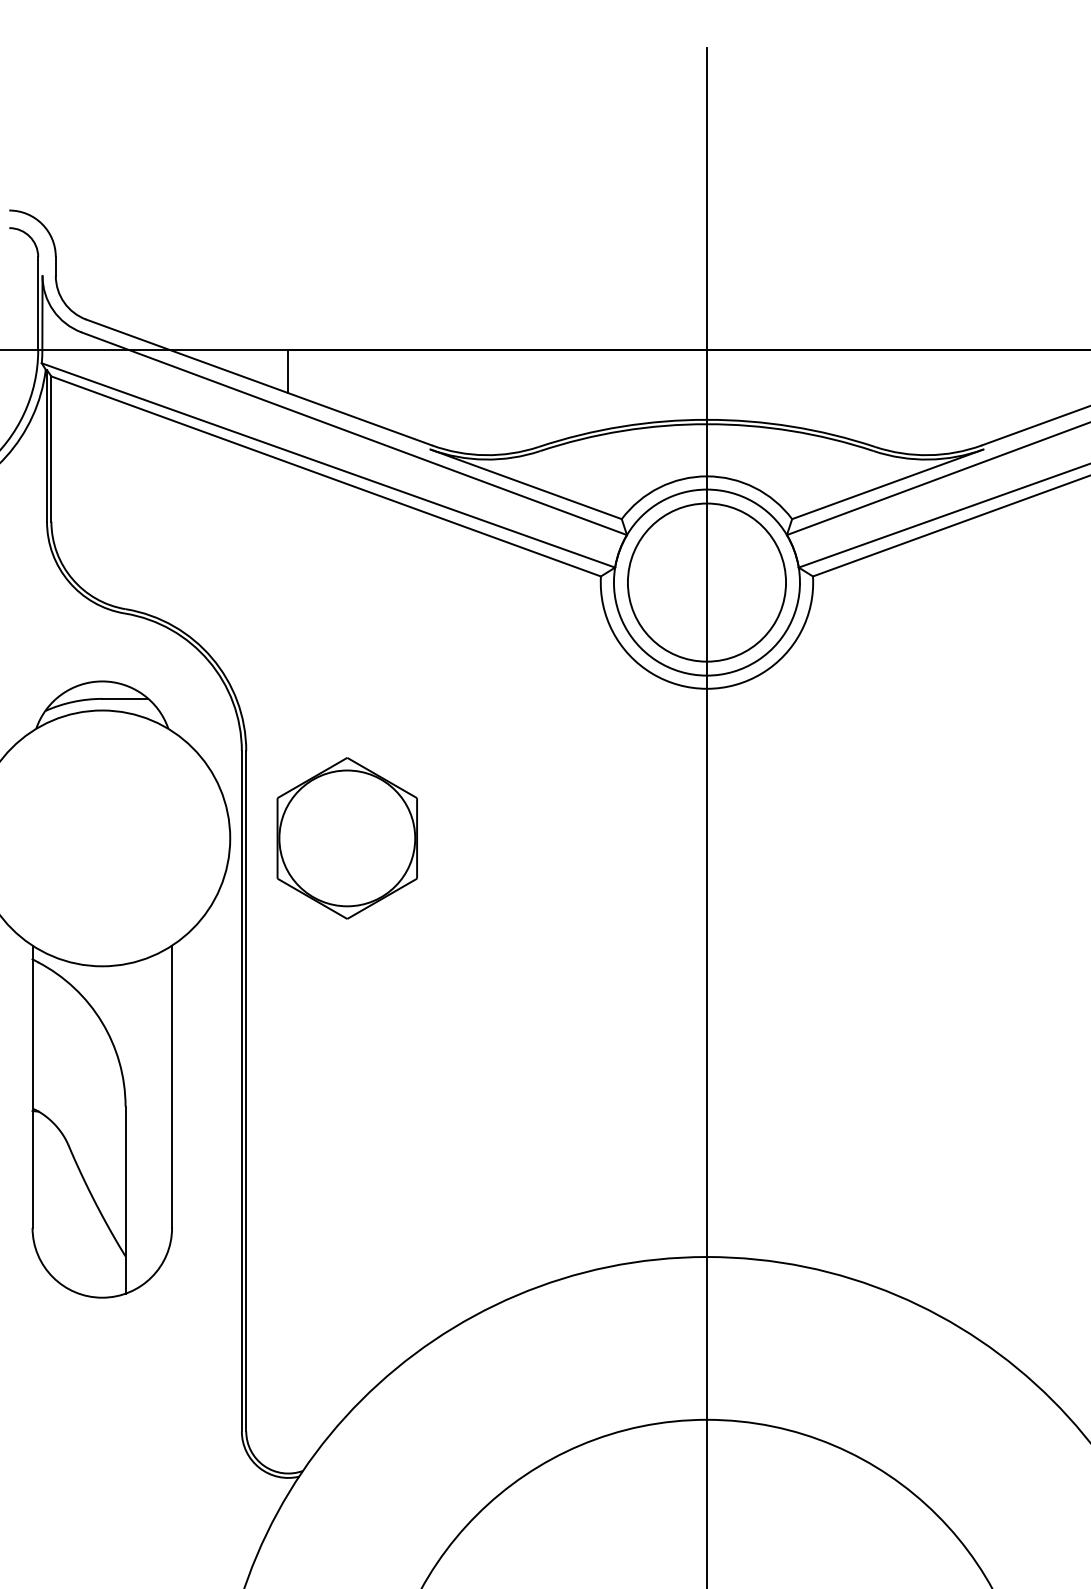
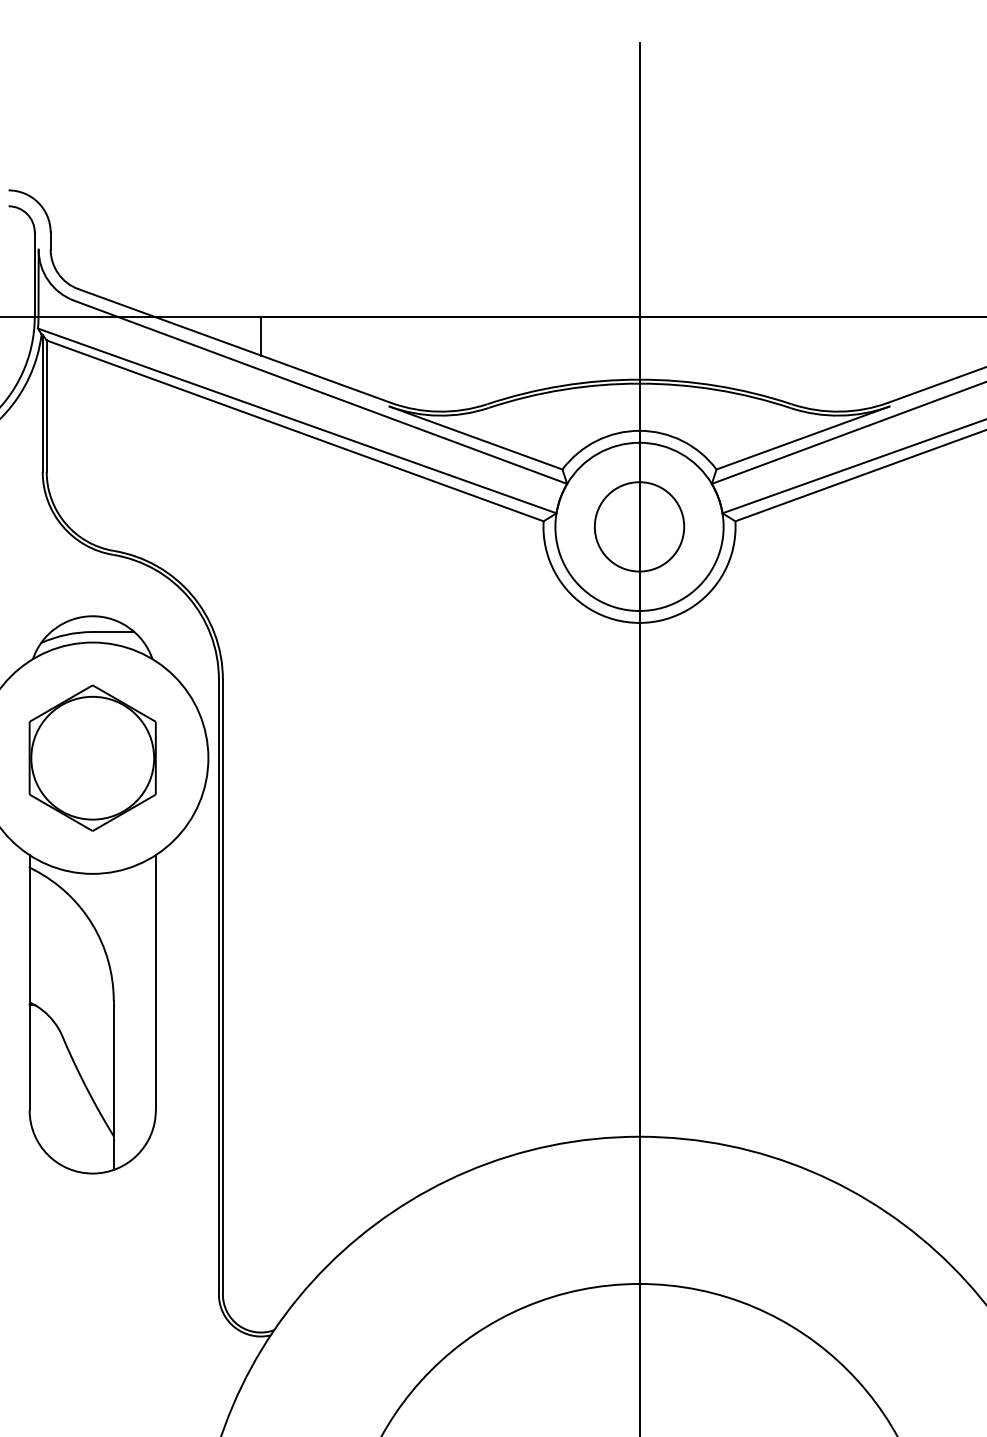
circle: (706, 582) -> (639, 526), size x0.62
part: (346, 838) -> (91, 758), moved

